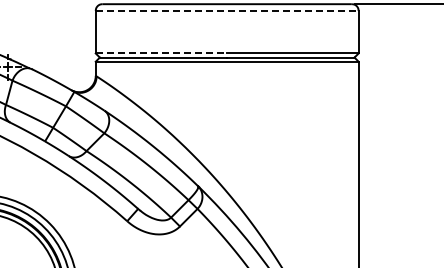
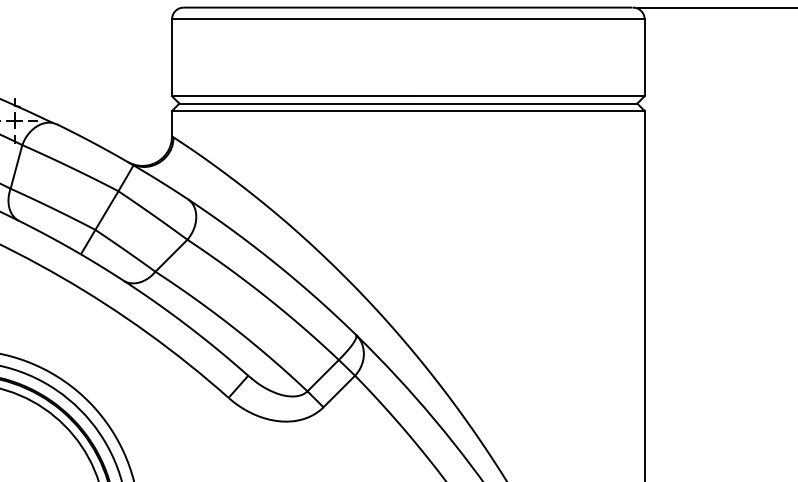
line: (227, 10) -> (408, 18), dashed -> solid
line: (161, 53) -> (290, 96), dashed -> solid

